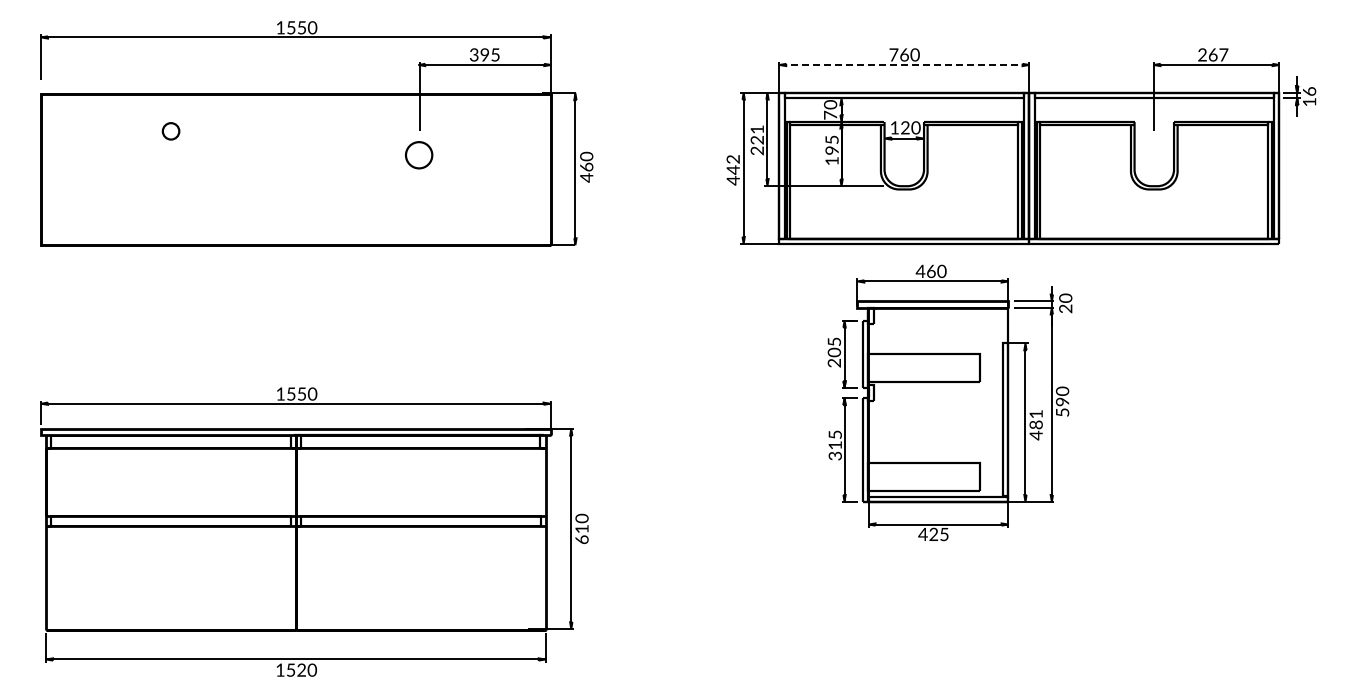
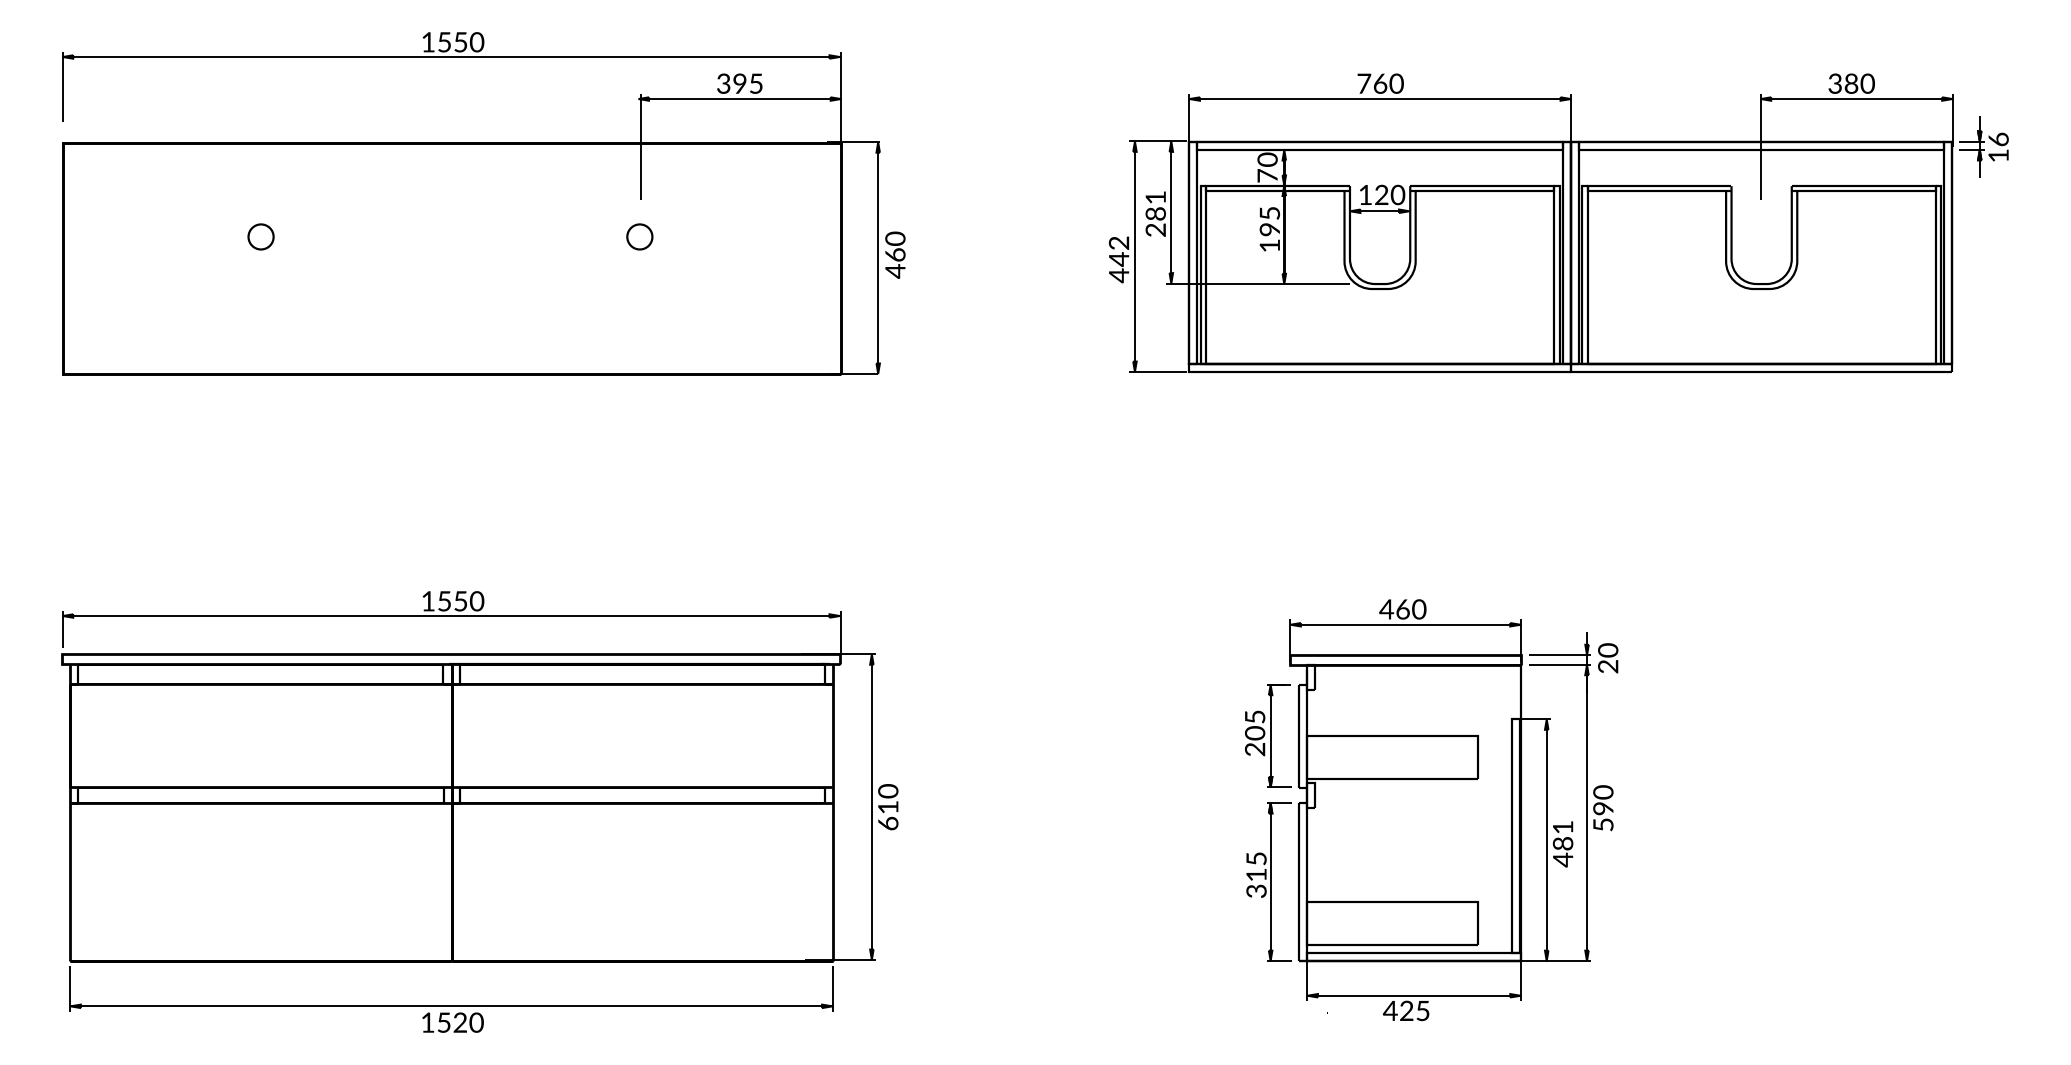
text: (1213, 54) -> (1852, 83), 267 -> 380
line: (903, 64) -> (1378, 98), dashed -> solid
part: (170, 131) -> (260, 237), moved
text: (757, 139) -> (1156, 212), 221 -> 281
part: (419, 155) -> (640, 237), size x0.62
part: (949, 402) -> (1430, 809), moved

